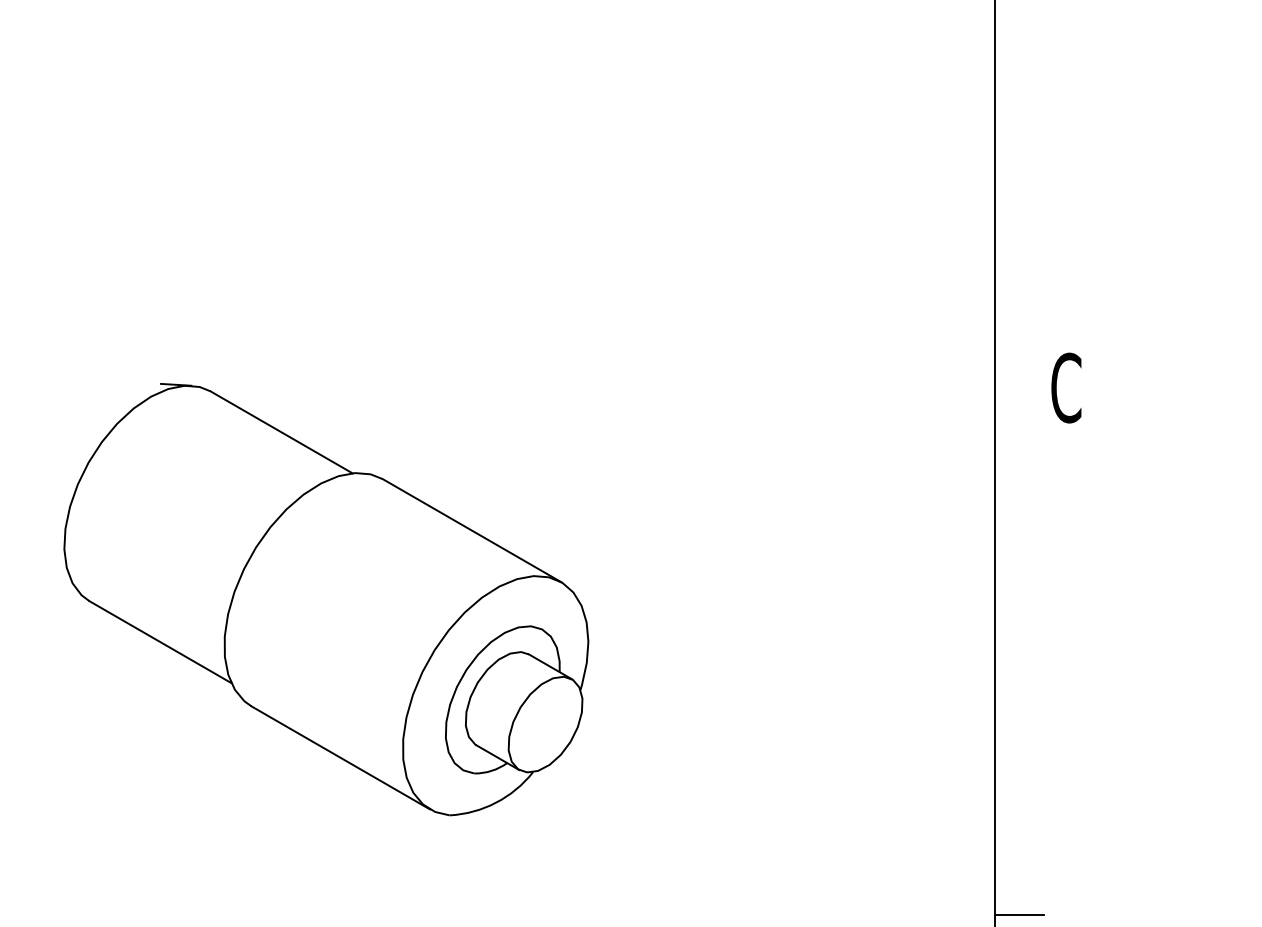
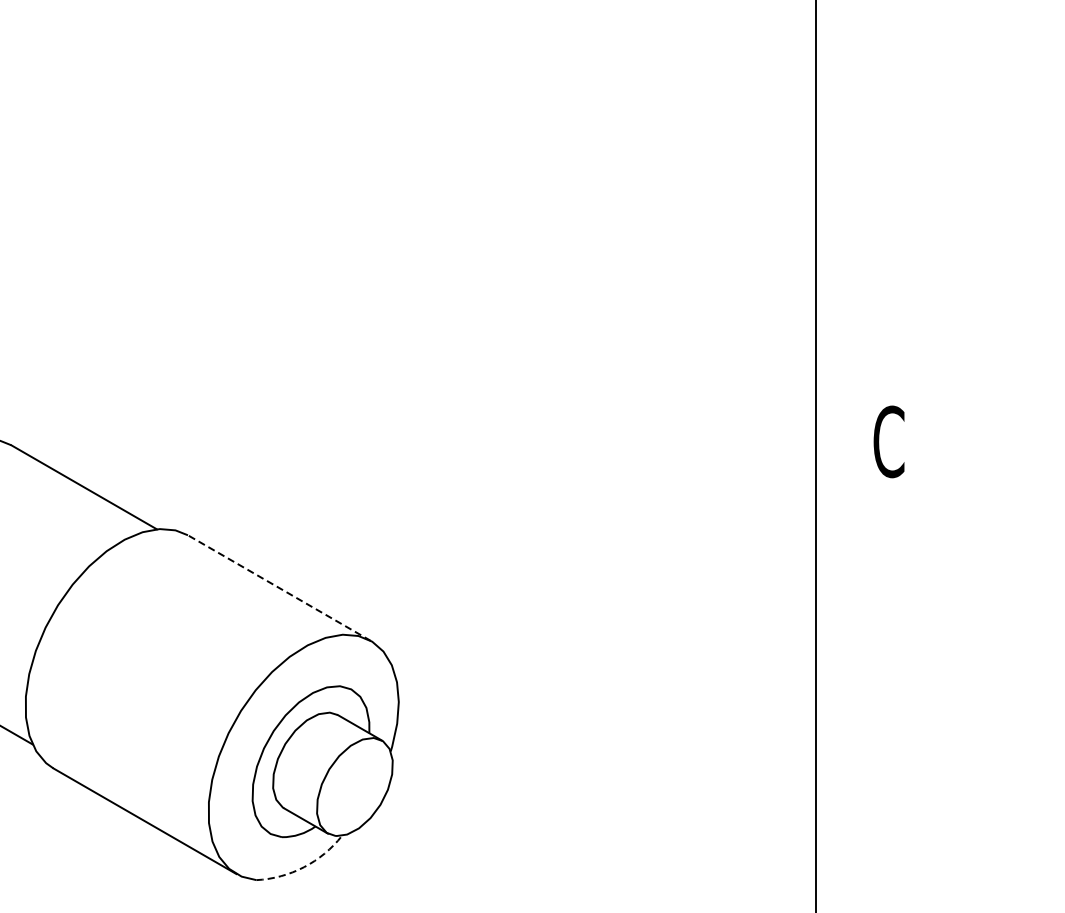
line: (471, 530) -> (278, 587), solid -> dashed
arc: (495, 802) -> (303, 866), solid -> dashed

